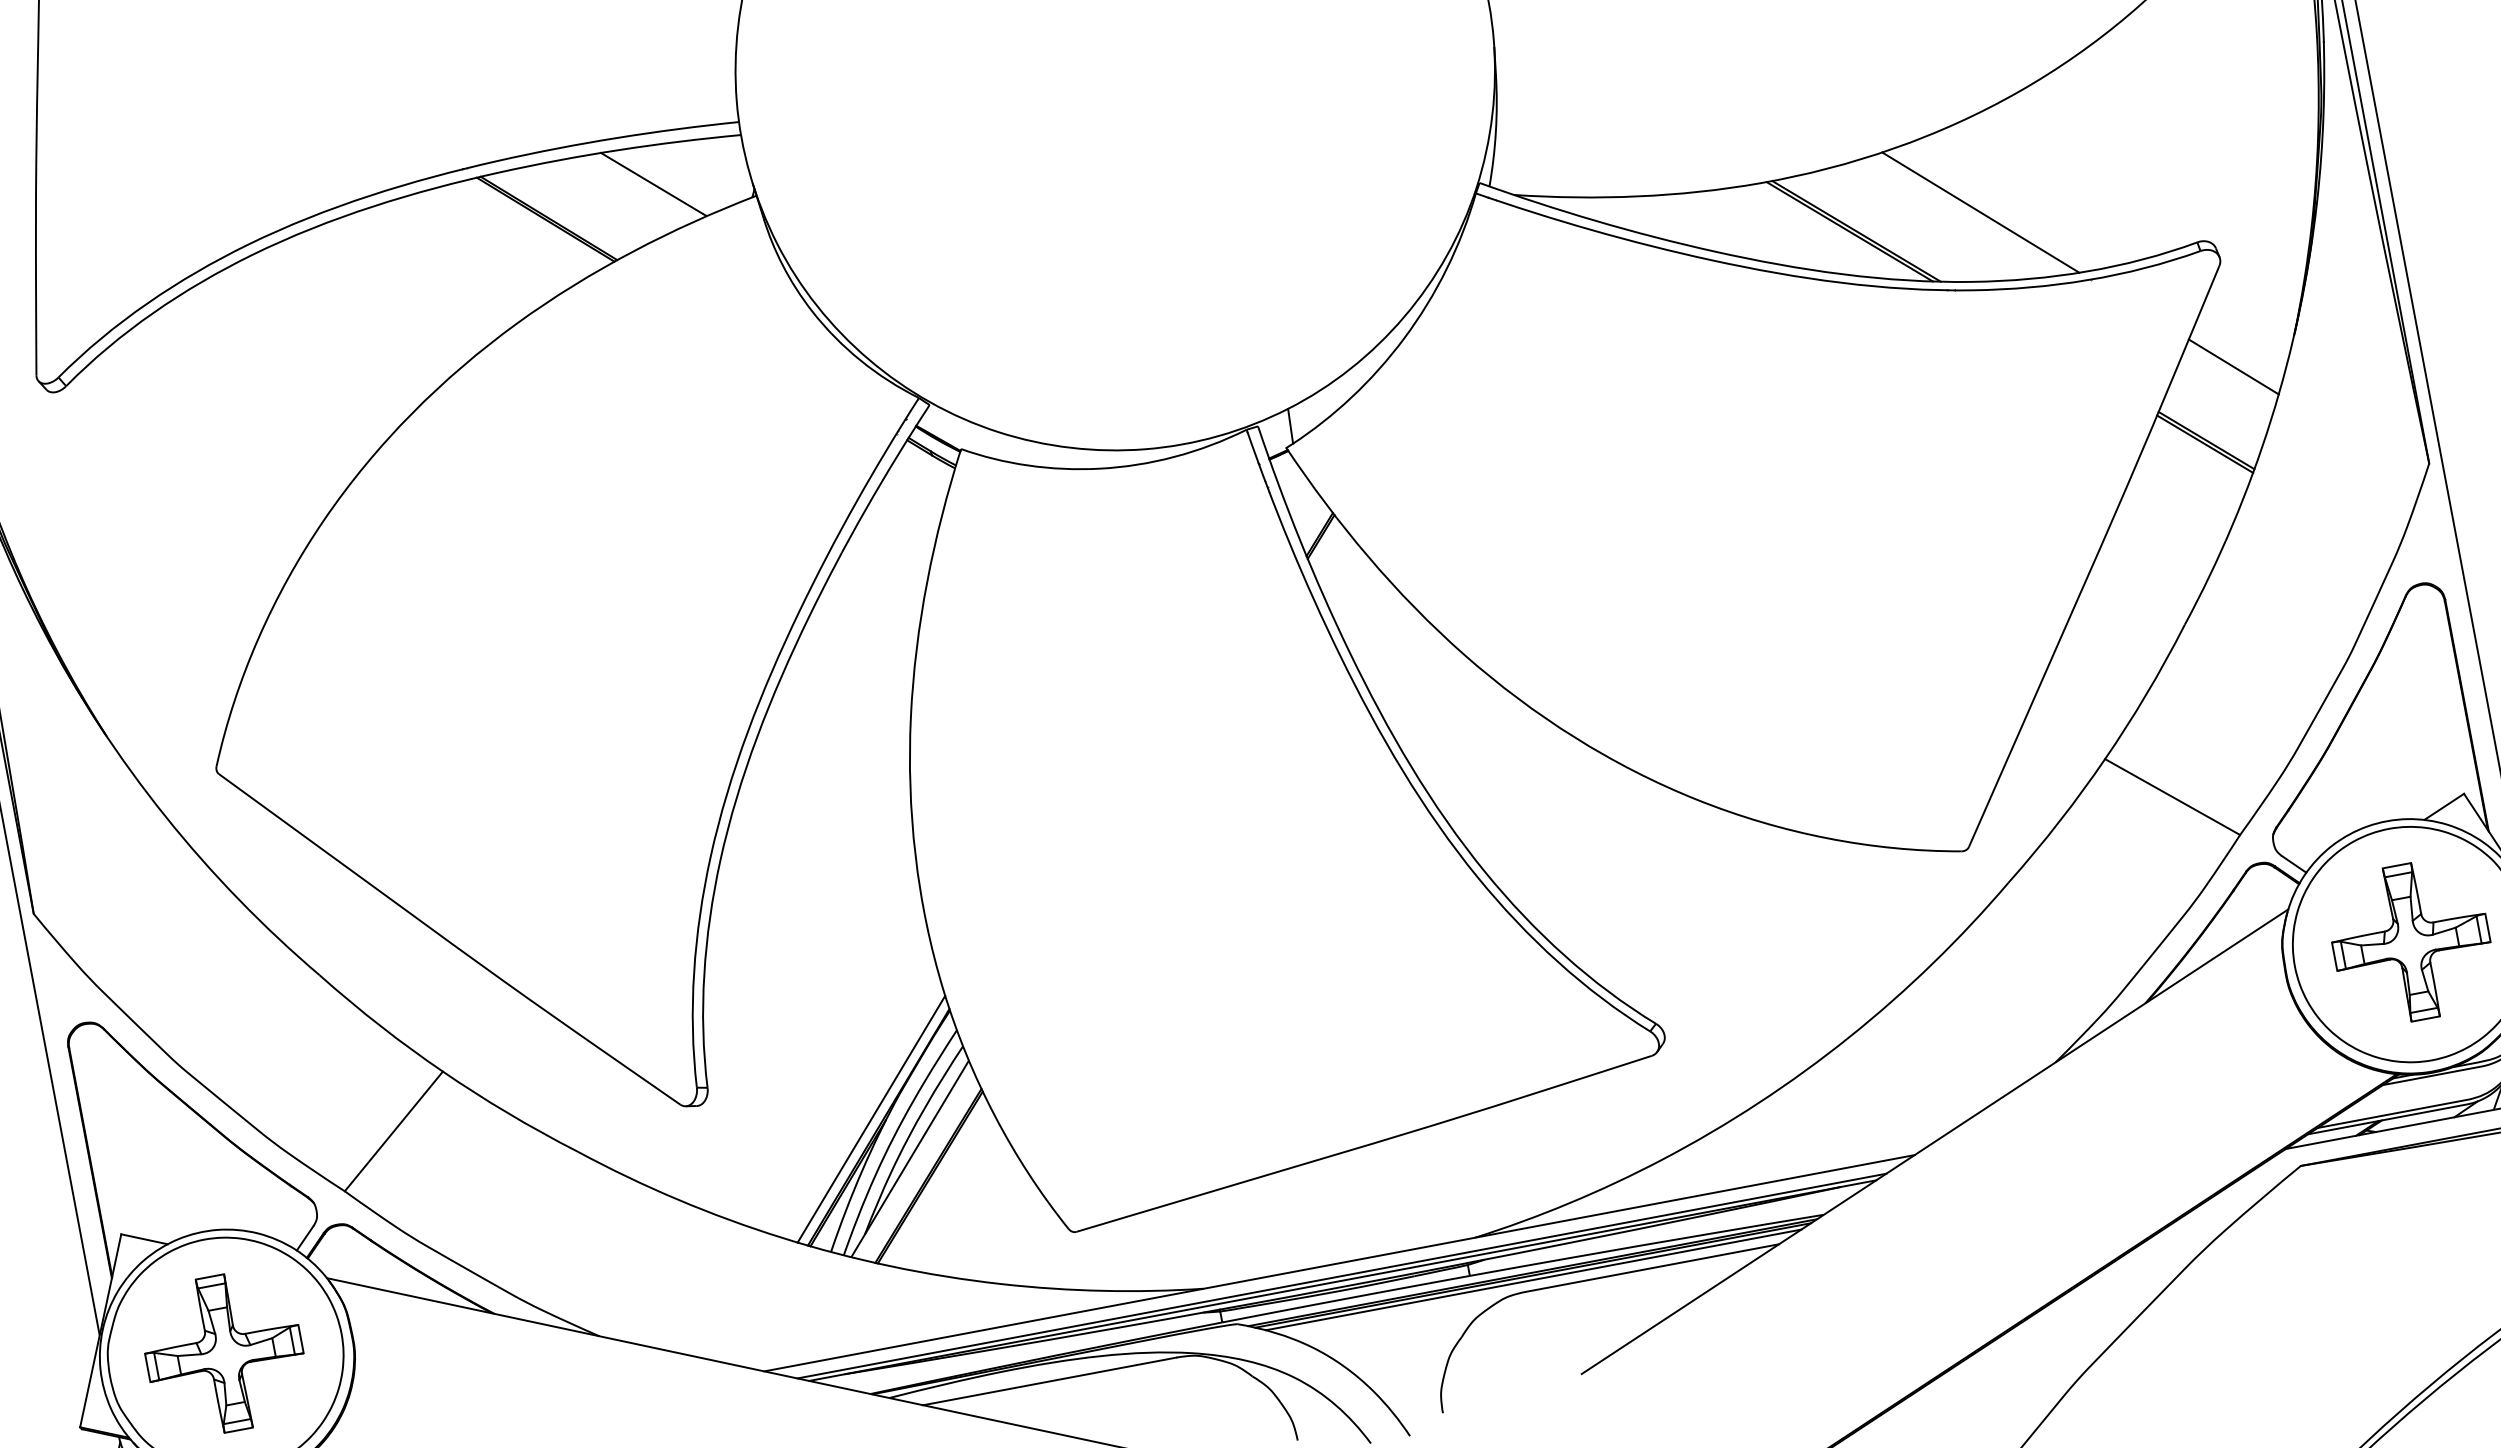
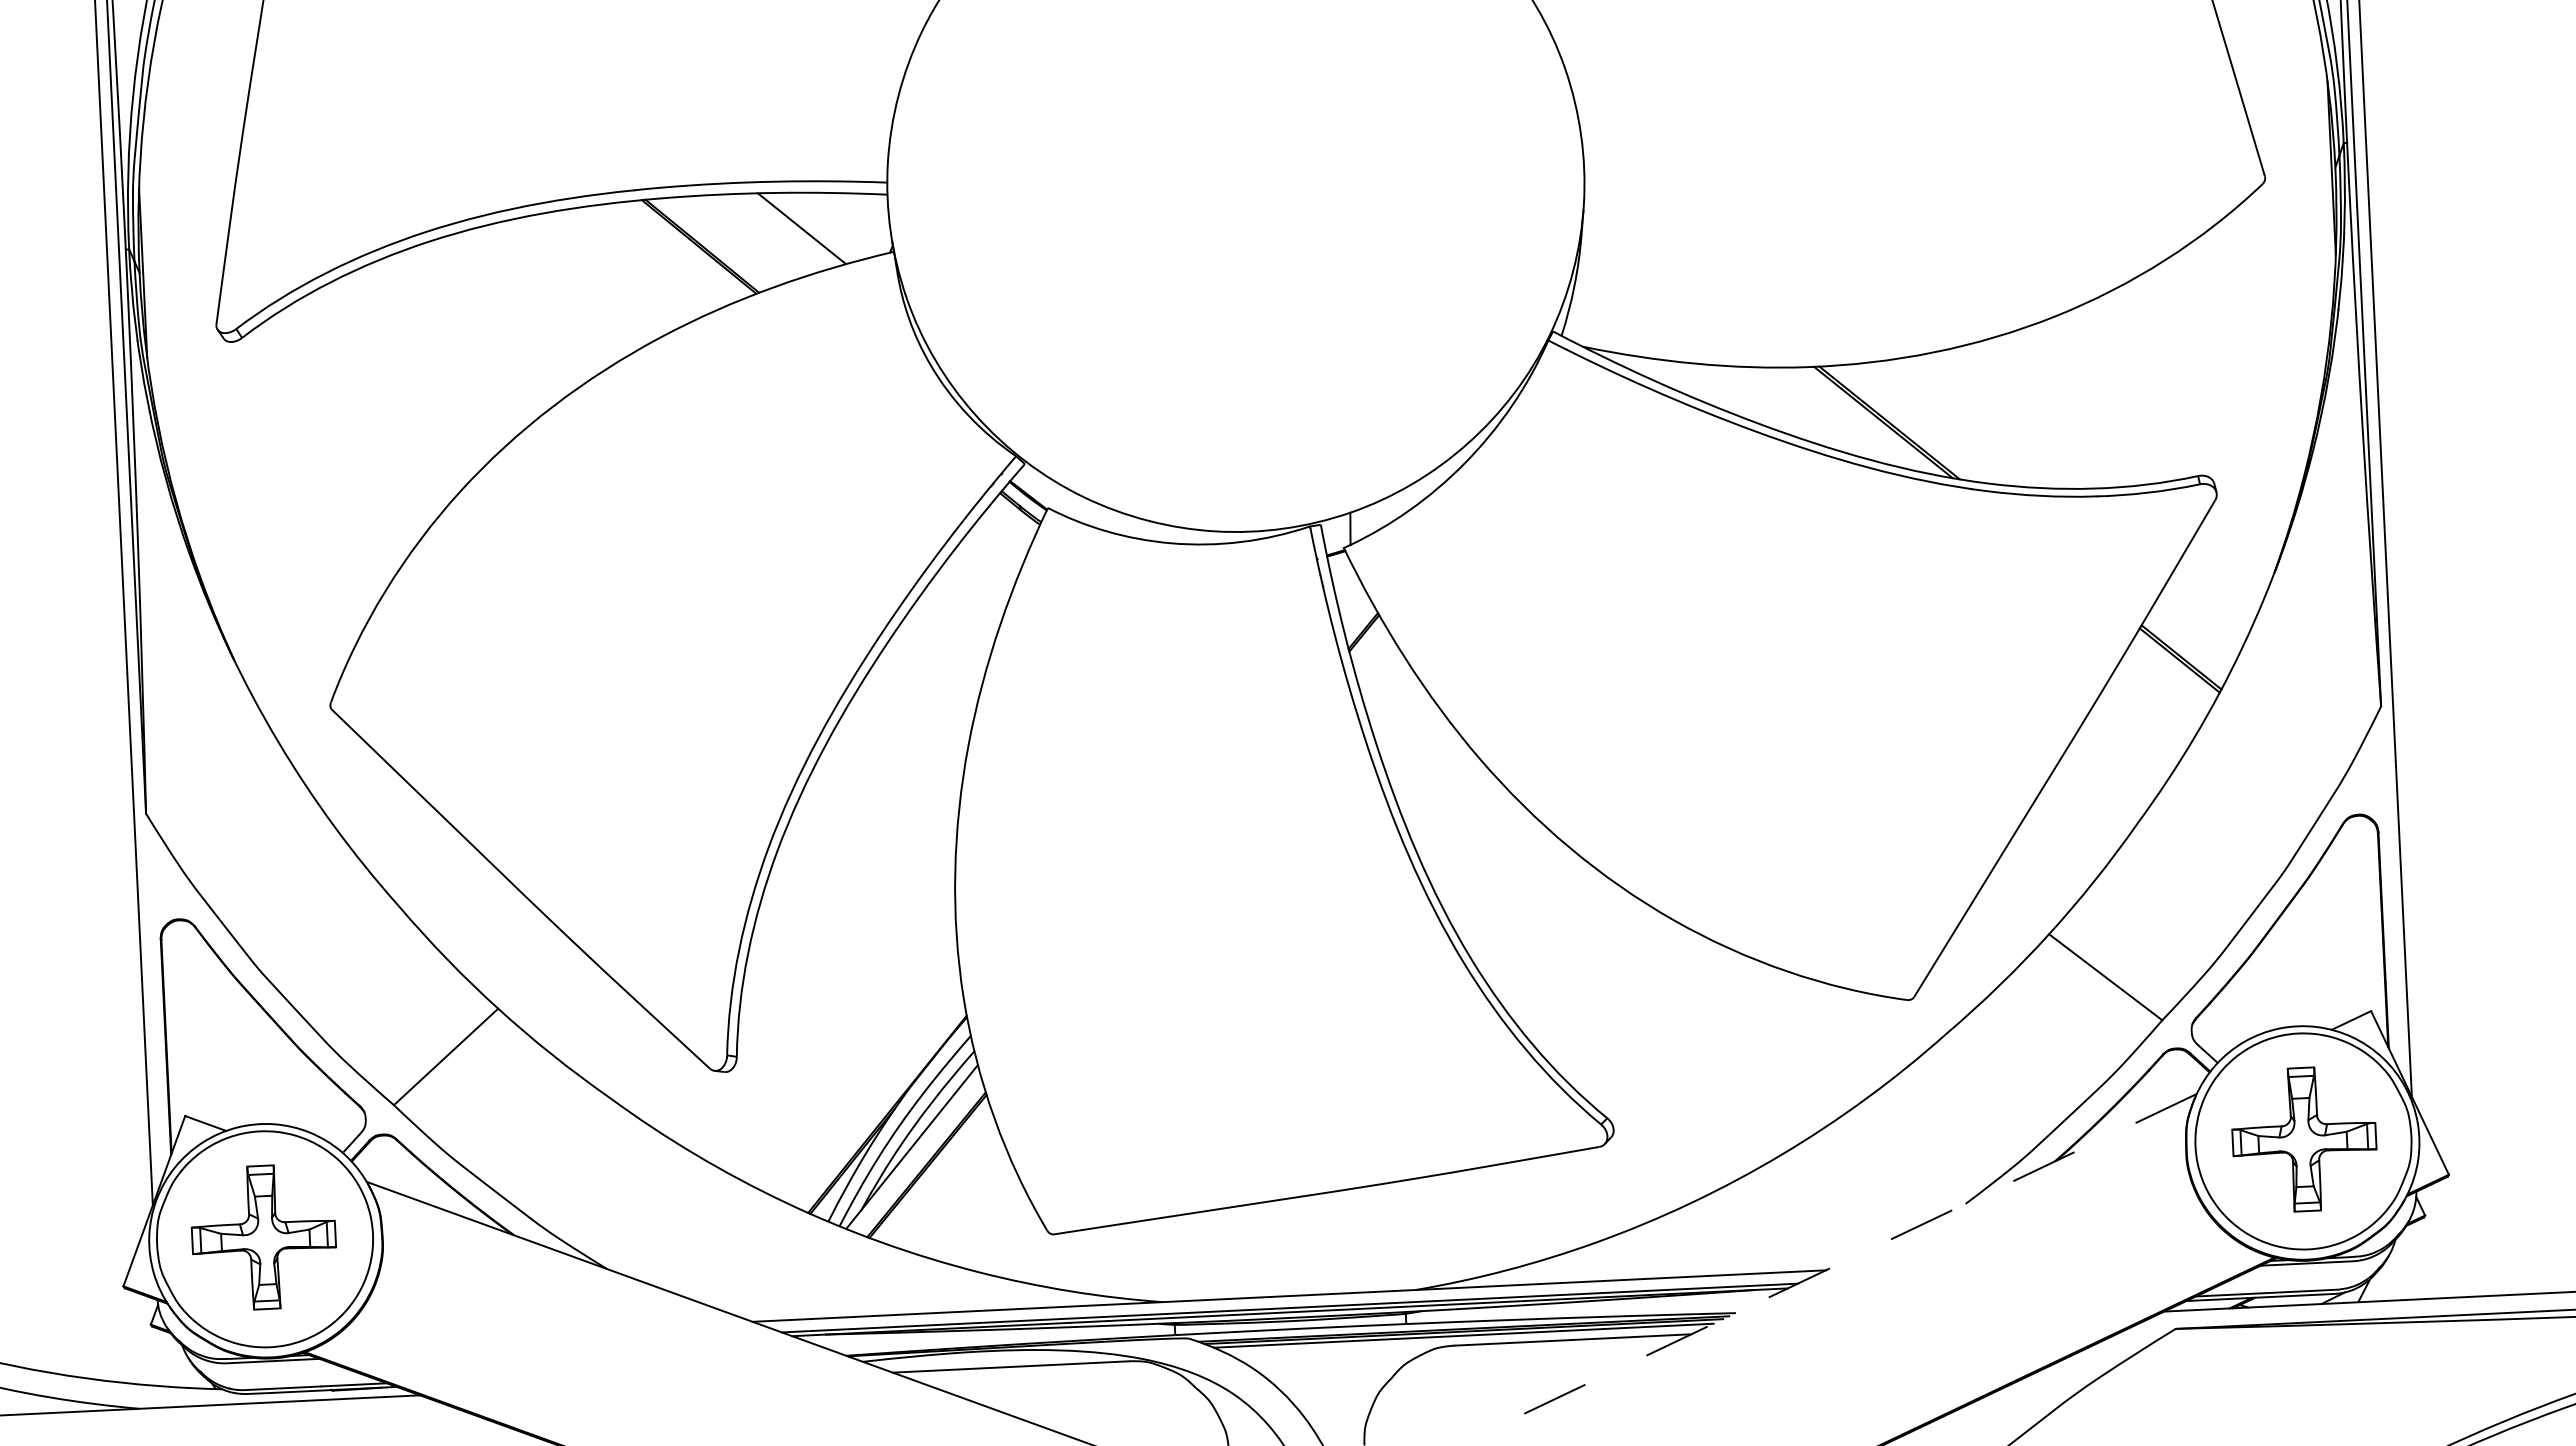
line: (1981, 212) -> (2005, 421), removed
line: (2233, 366) -> (2215, 593), removed
line: (870, 1118) -> (881, 1105), removed
line: (1934, 1141) -> (1845, 1260), solid -> dashed

